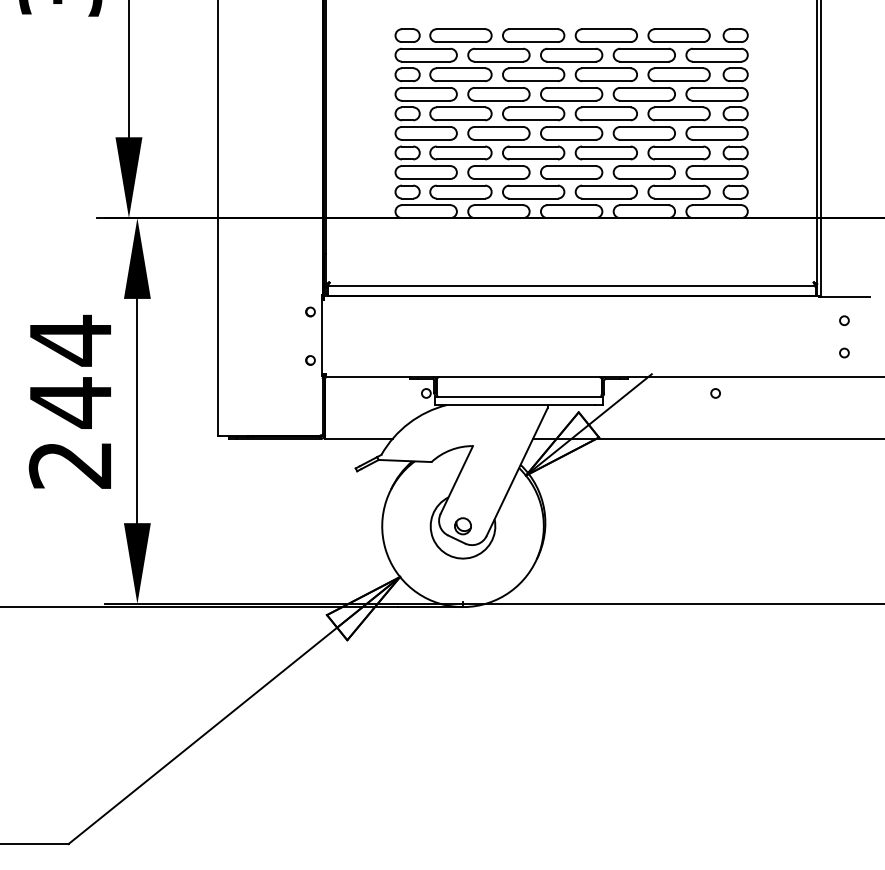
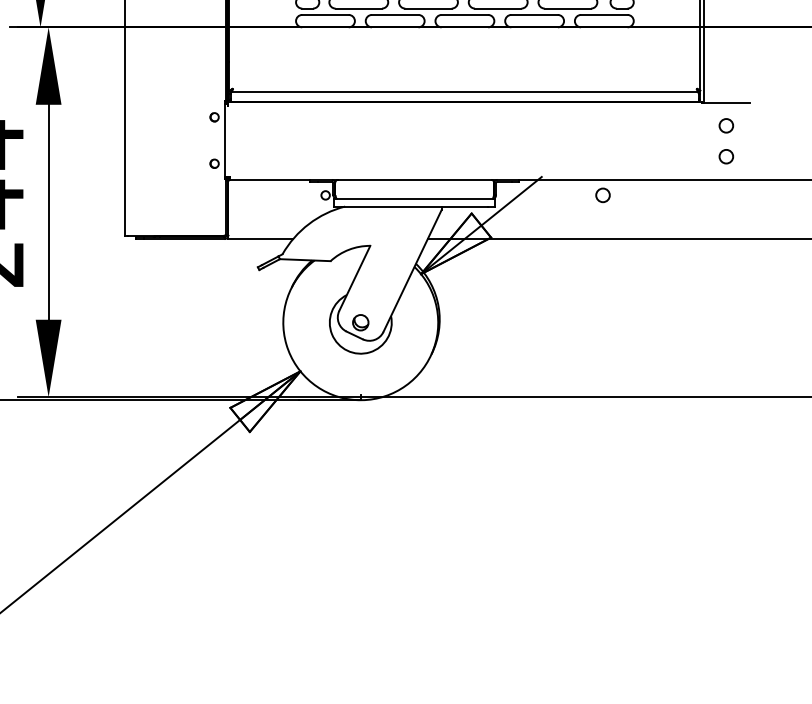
circle: (844, 320) -> (726, 125), size x1.6
circle: (844, 352) -> (726, 156), size x1.6
circle: (715, 393) -> (602, 195), size x1.6

